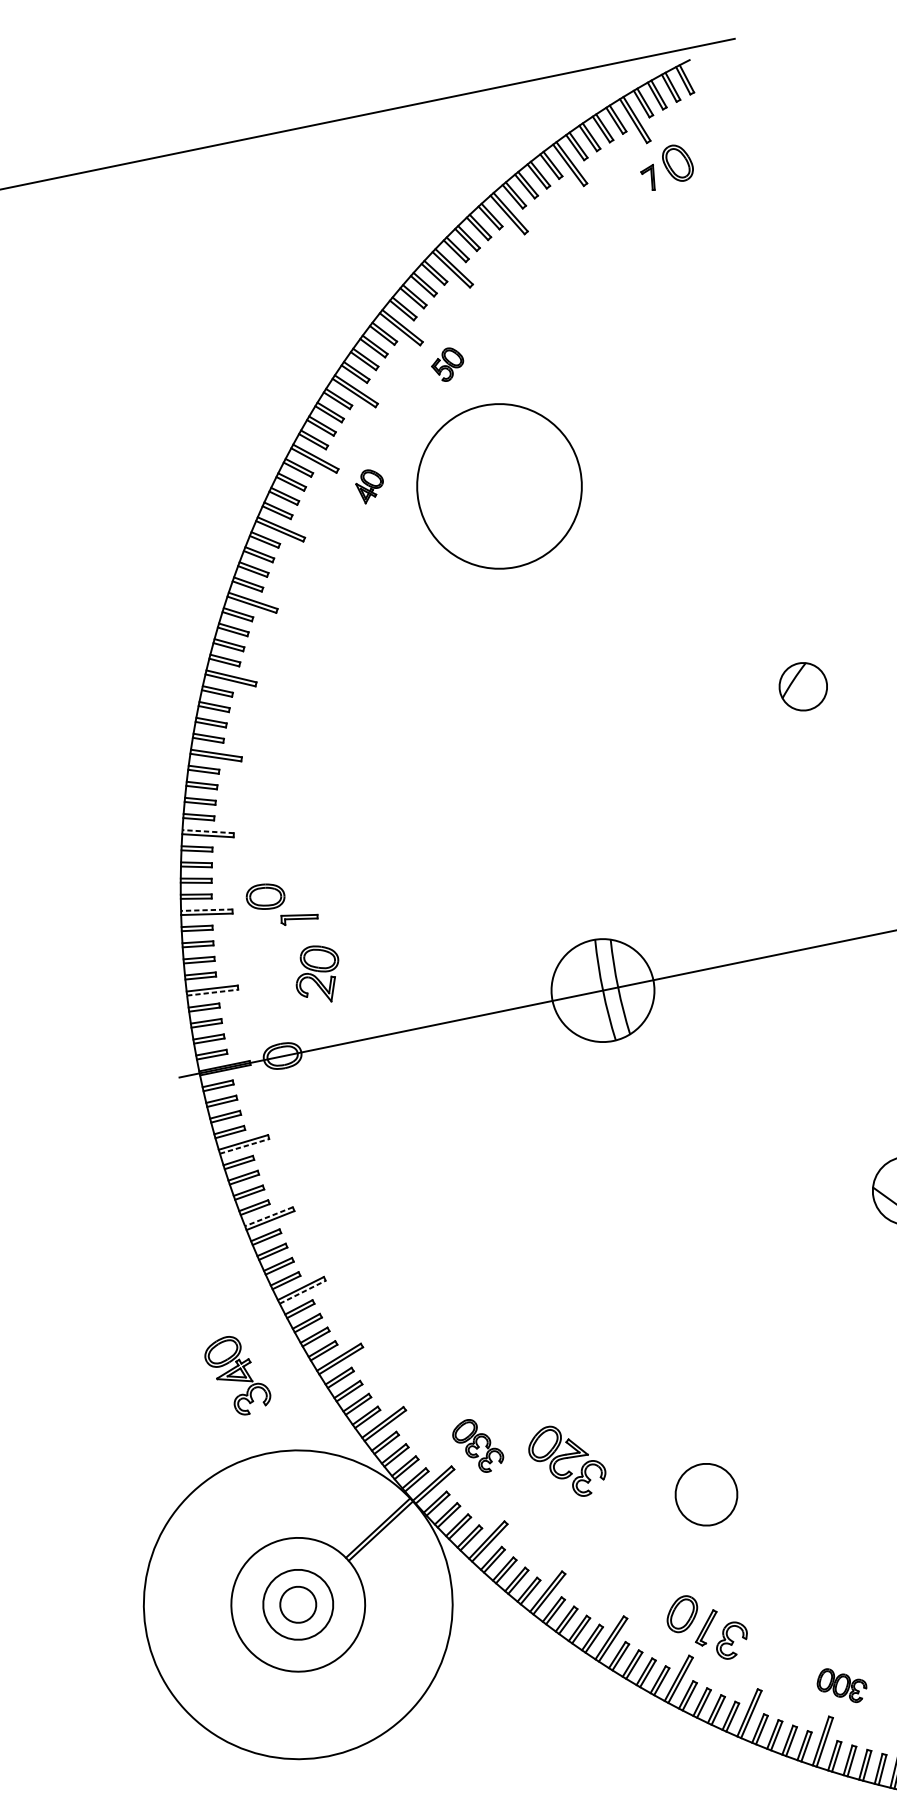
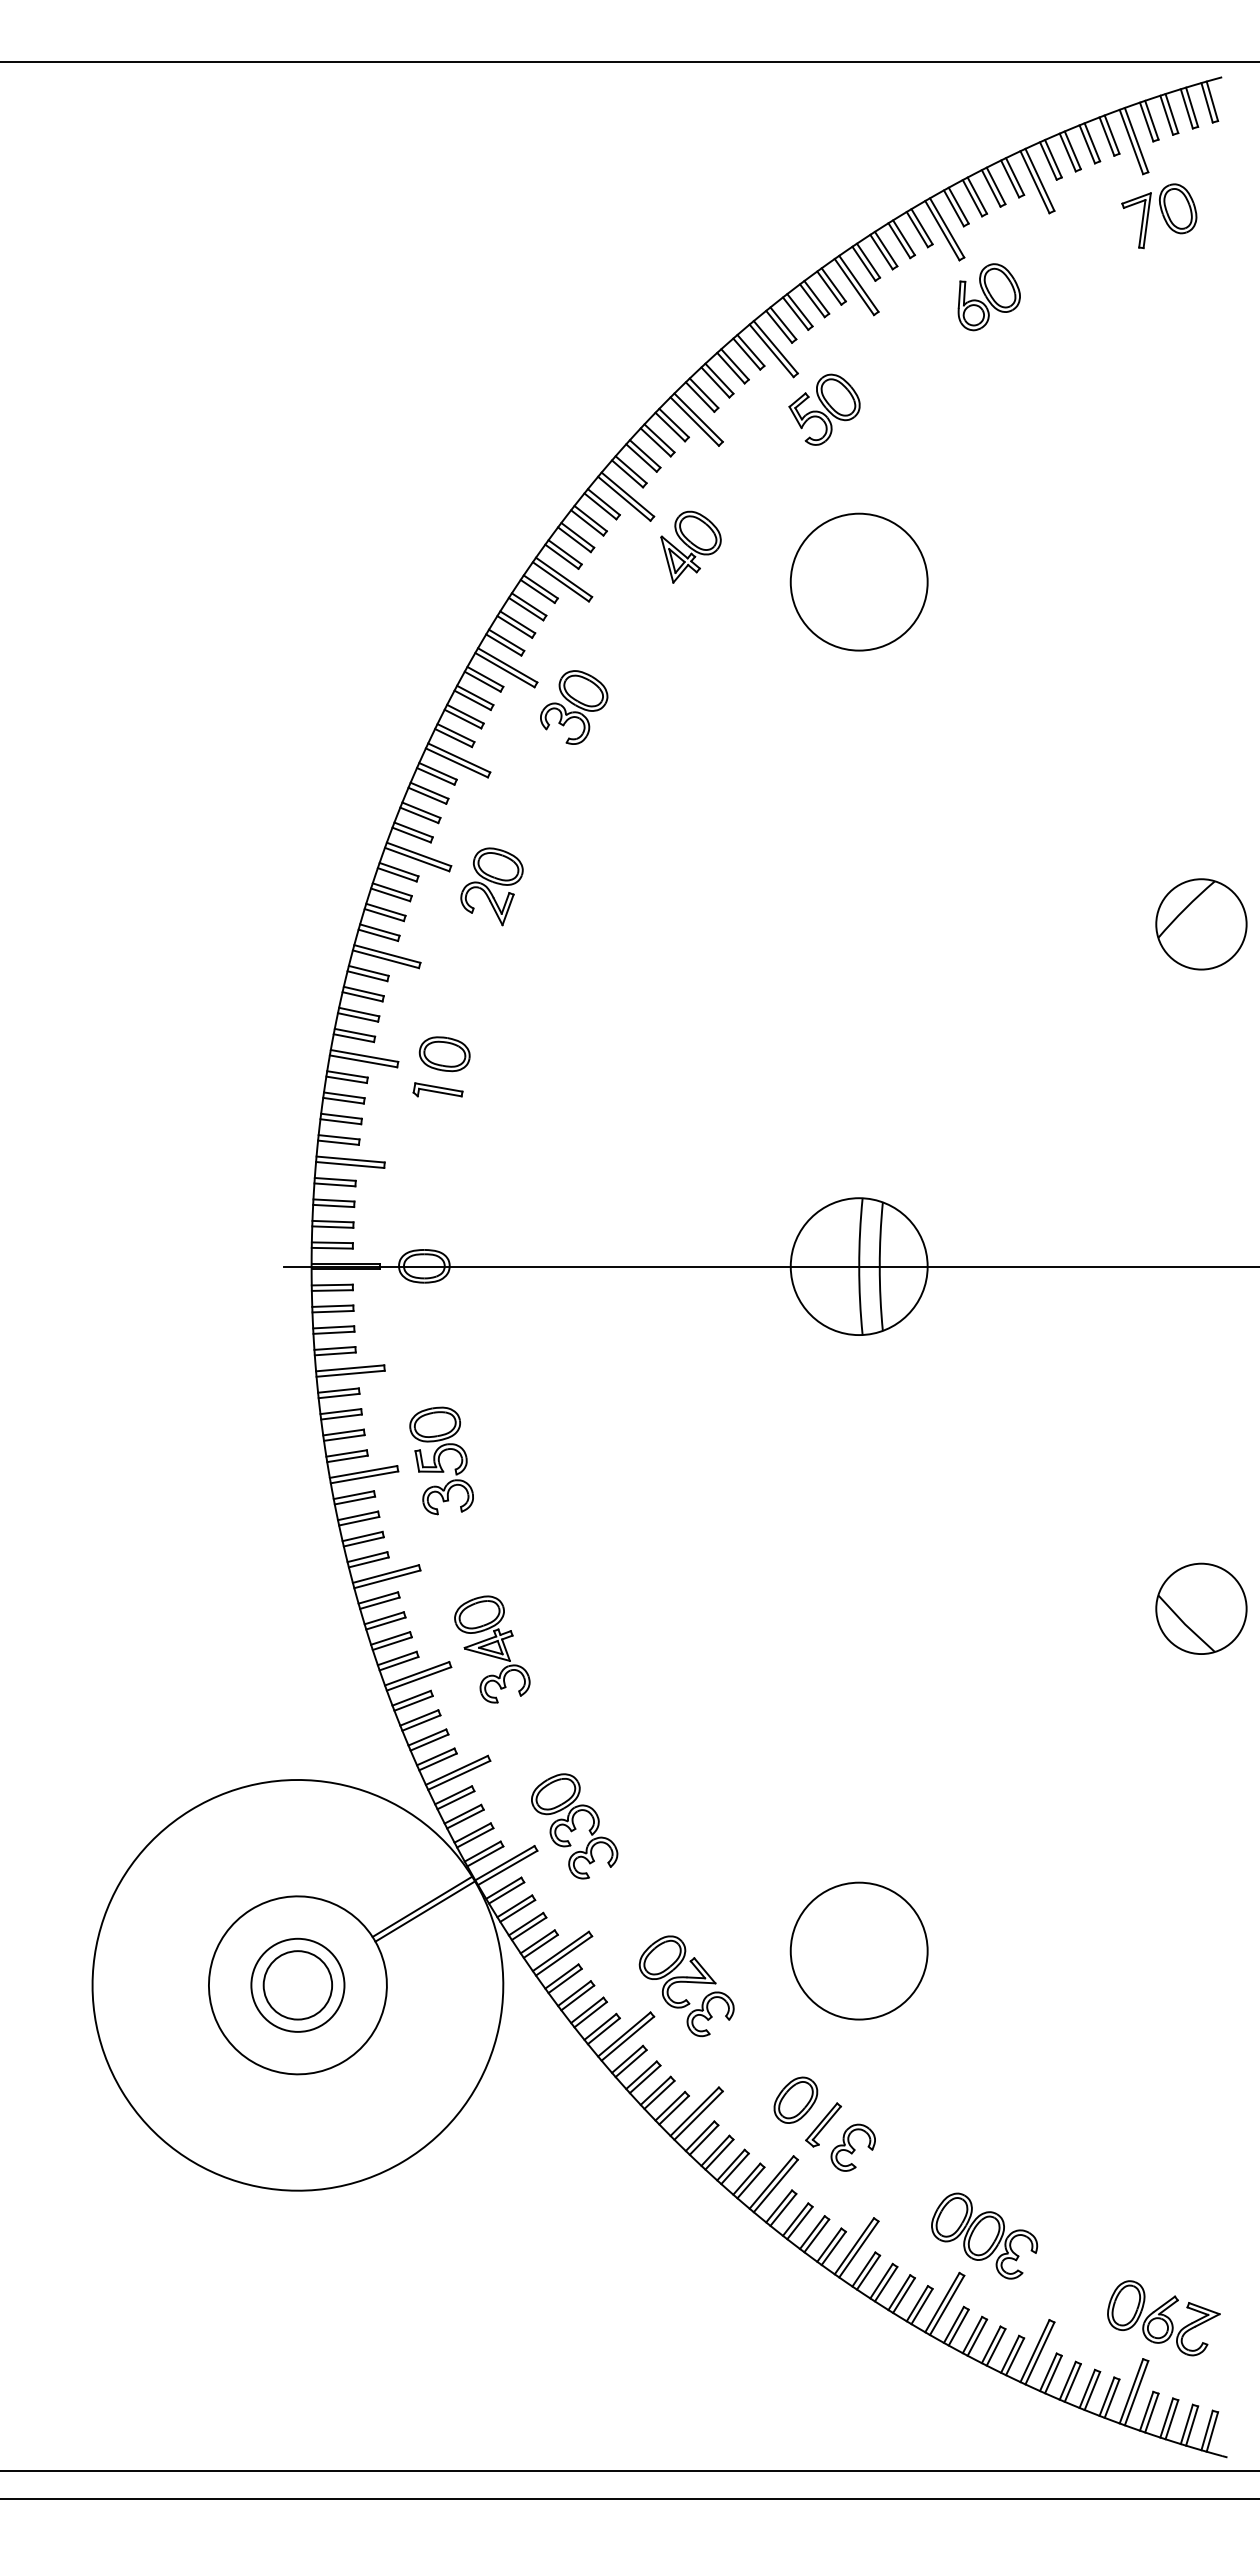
part: (649, 178) -> (1136, 220), size x1.67
part: (551, 257) -> (988, 297), added
part: (447, 364) -> (824, 409), size x1.67
part: (369, 485) -> (690, 546), size x1.67
circle: (498, 486) -> (858, 581), size x0.62
part: (308, 621) -> (574, 707), added
part: (803, 686) -> (1201, 924), size x1.43
line: (207, 831) -> (386, 953), dashed -> solid
line: (206, 909) -> (364, 1055), dashed -> solid
part: (298, 917) -> (437, 1089), moved
part: (317, 974) -> (491, 886), moved
line: (213, 992) -> (350, 1165), dashed -> solid
line: (245, 1146) -> (351, 1373), dashed -> solid
part: (324, 1196) -> (441, 1460), added
line: (269, 1217) -> (363, 1472), dashed -> solid
line: (302, 1292) -> (387, 1579), dashed -> solid
part: (237, 1375) -> (492, 1649), moved
part: (477, 1445) -> (574, 1826), size x1.43
part: (567, 1461) -> (686, 1986), moved
circle: (705, 1494) -> (858, 1950), size x1.67
circle: (297, 1604) -> (297, 1985), size x1.43
part: (841, 1685) -> (984, 2235), size x1.67

